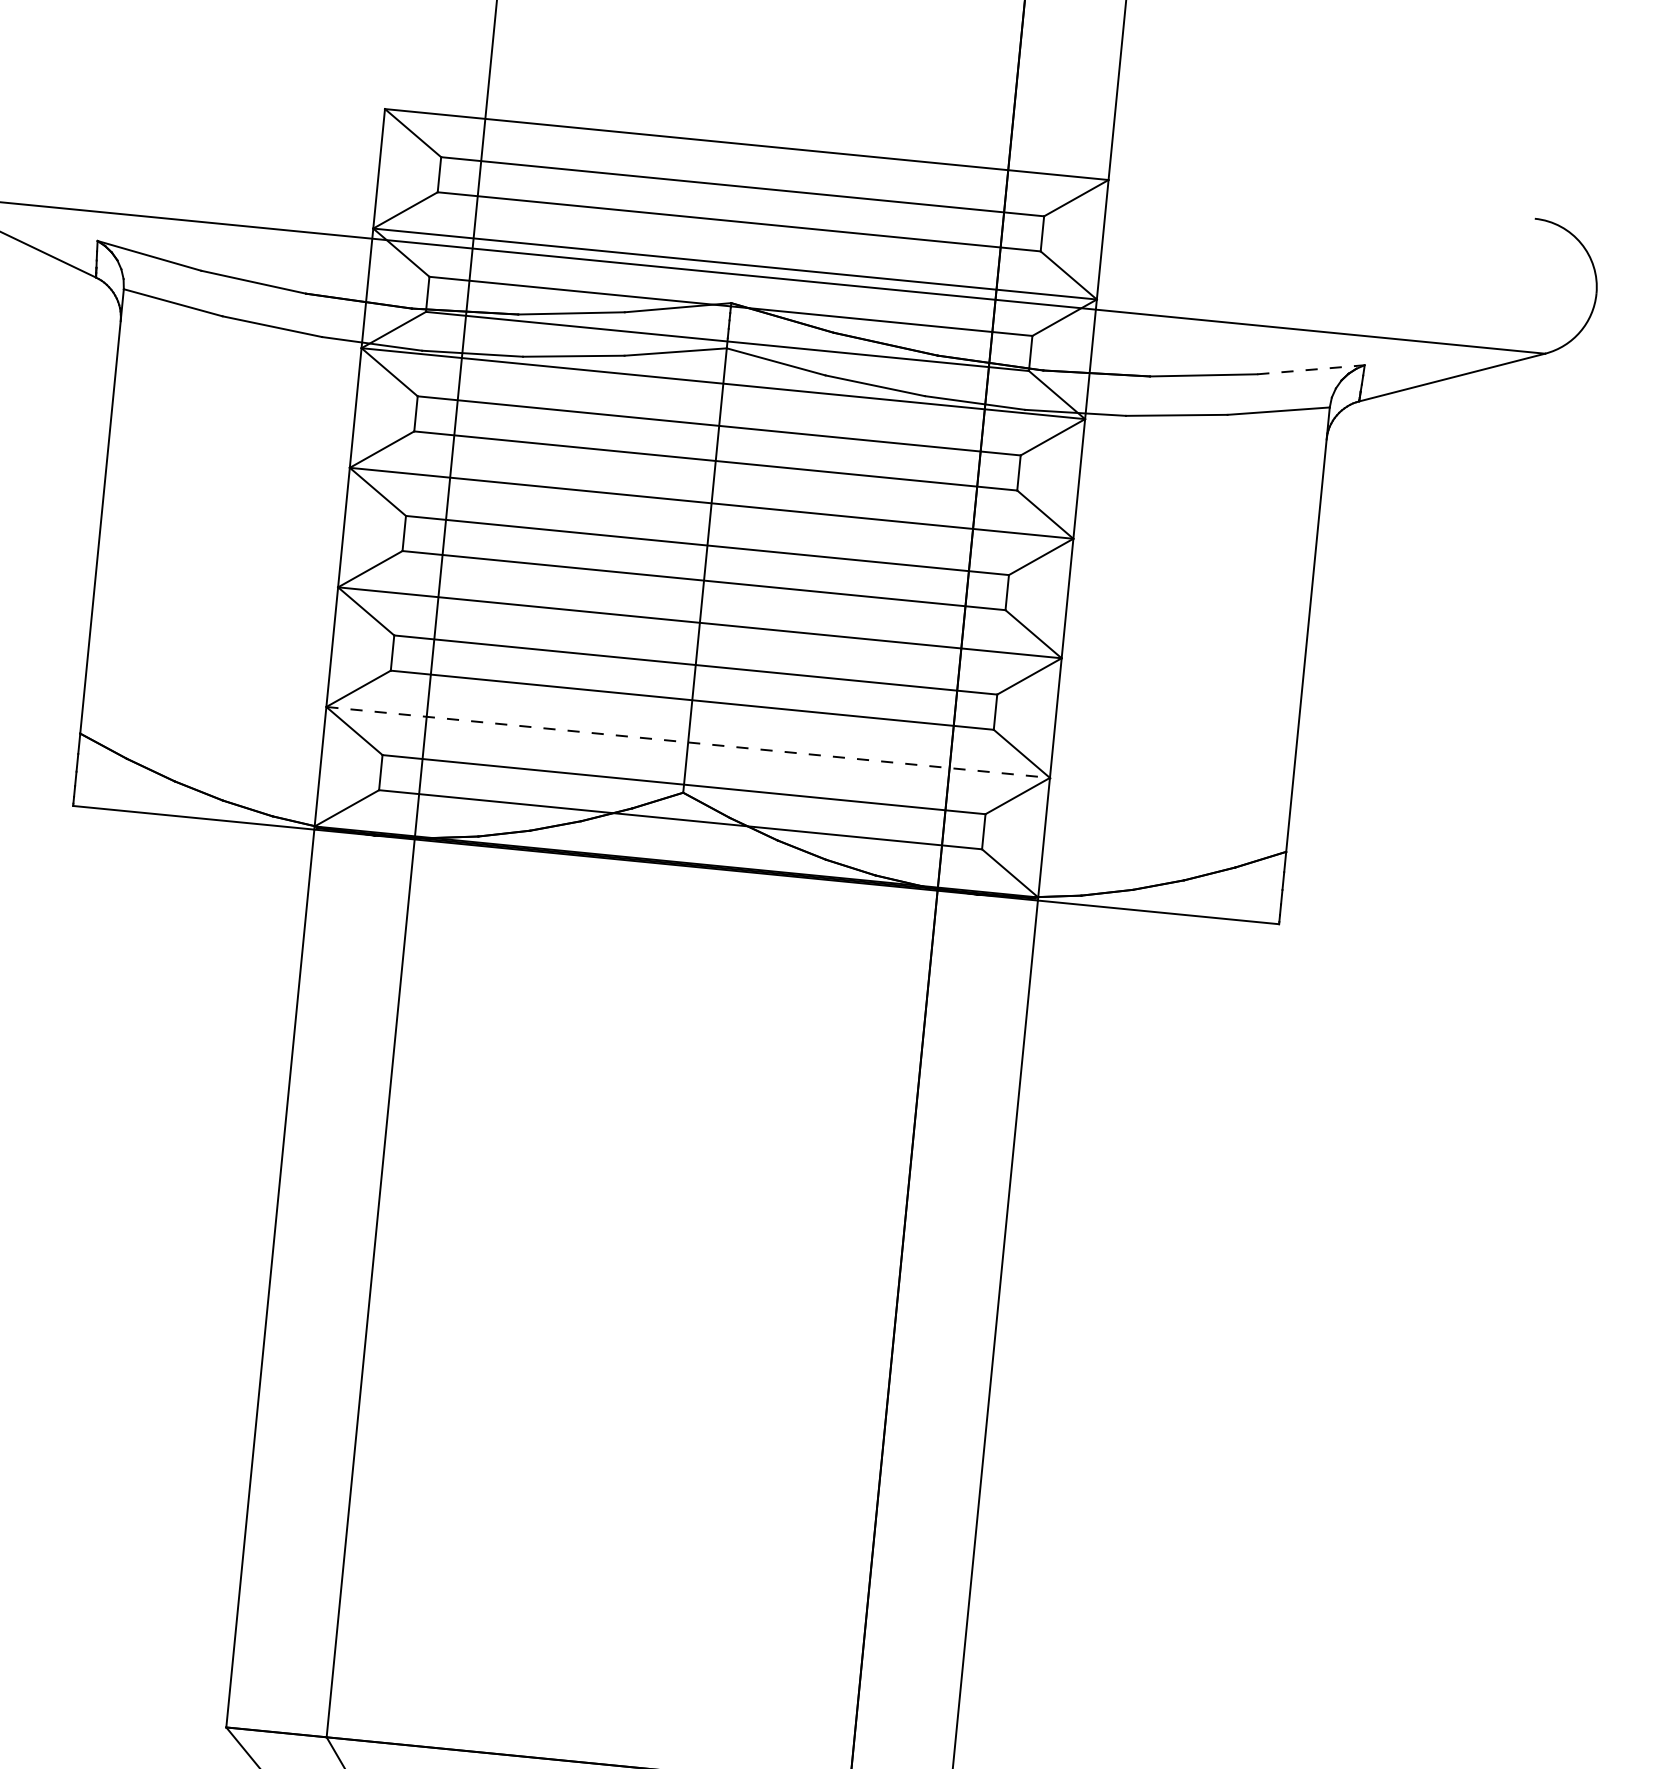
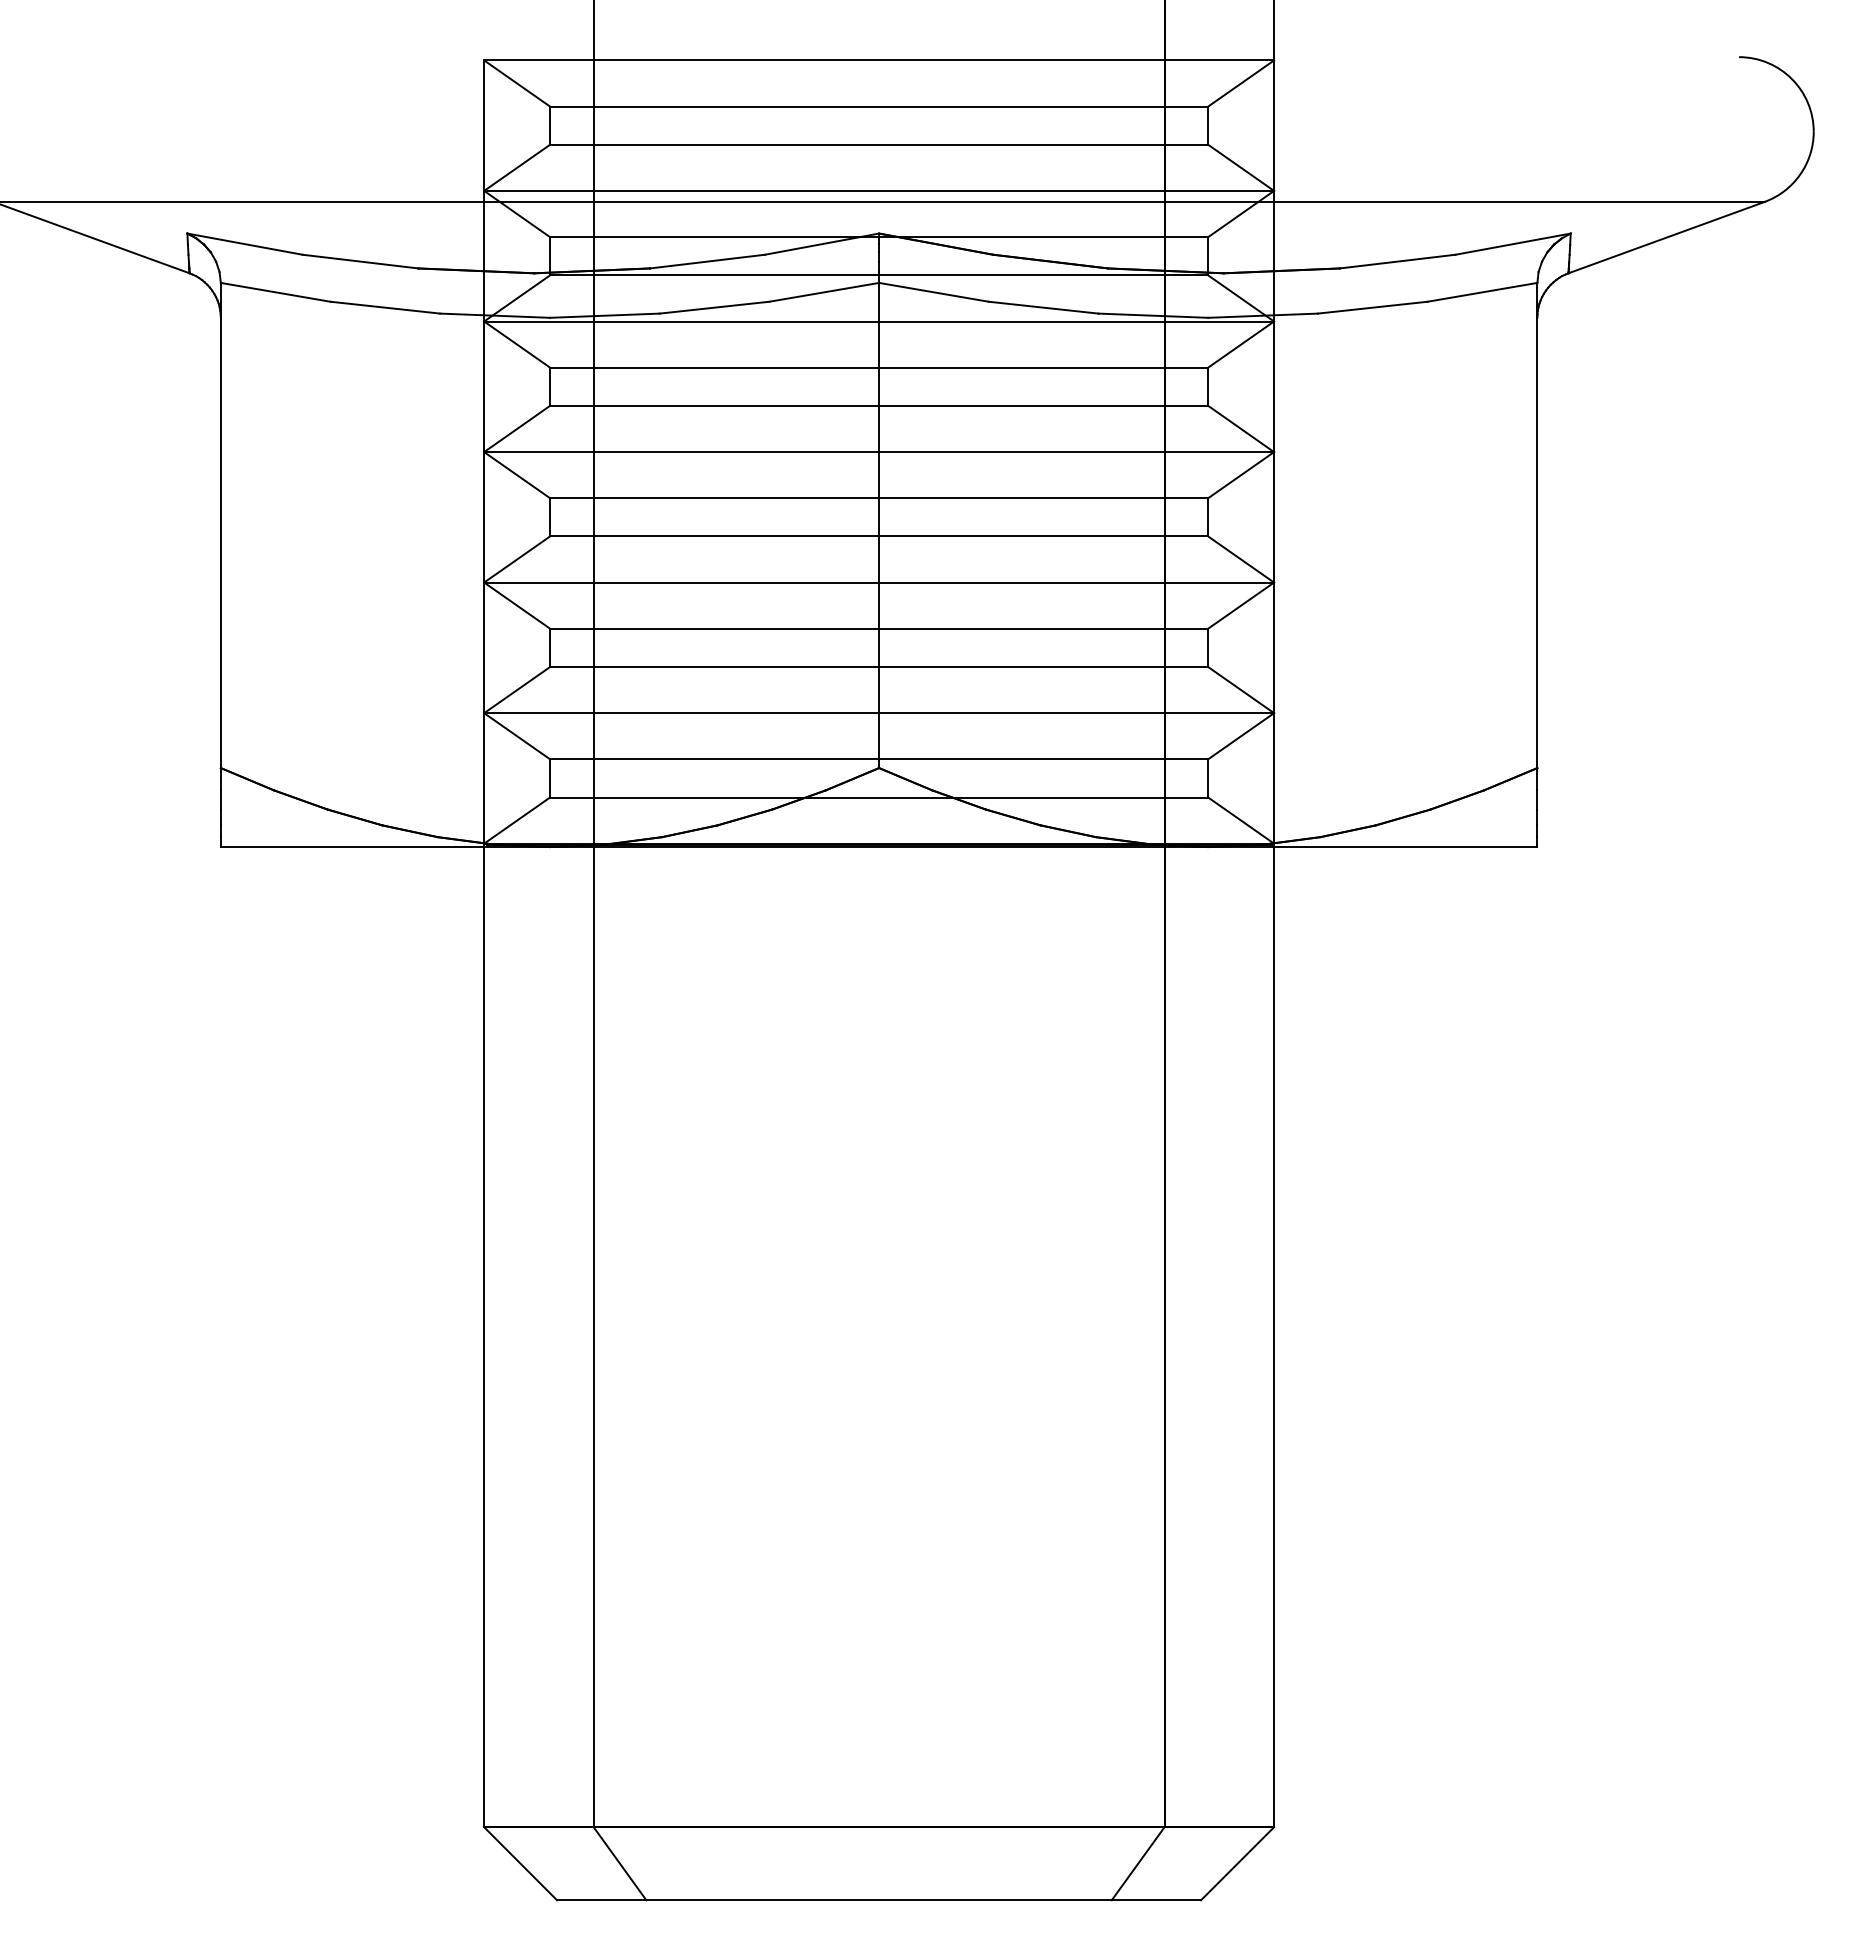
line: (1311, 370) -> (1513, 244), dashed -> solid
line: (688, 742) -> (879, 713), dashed -> solid

